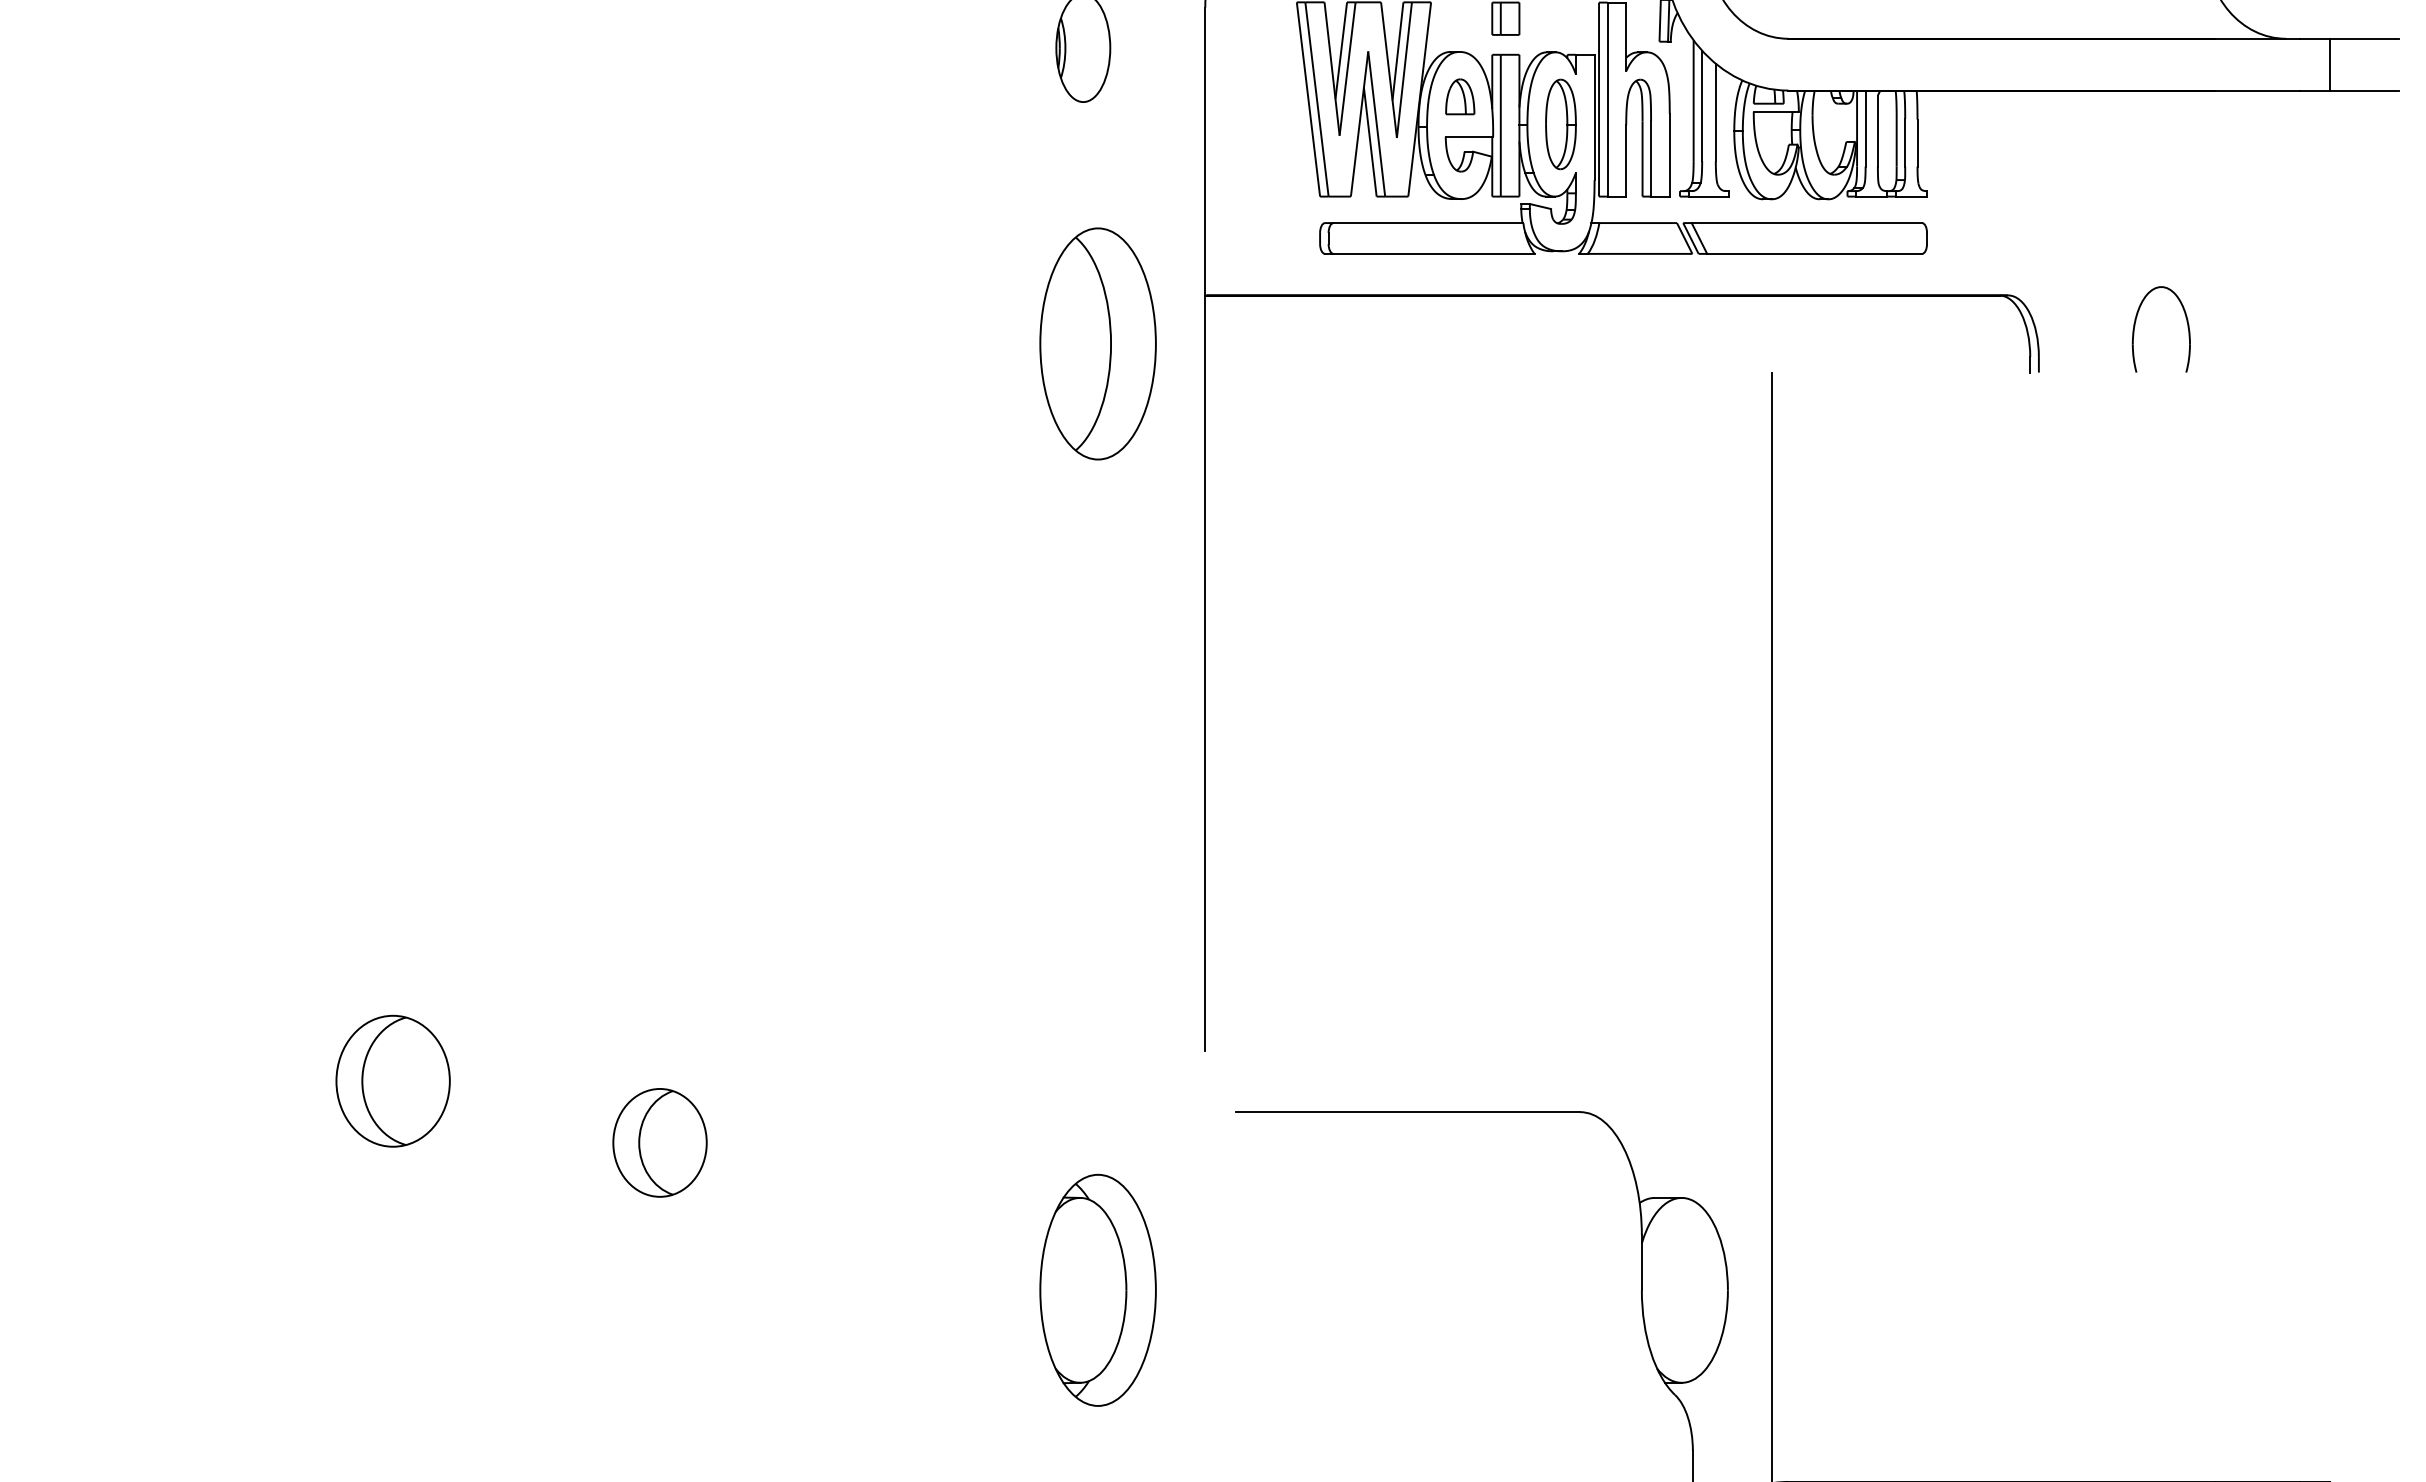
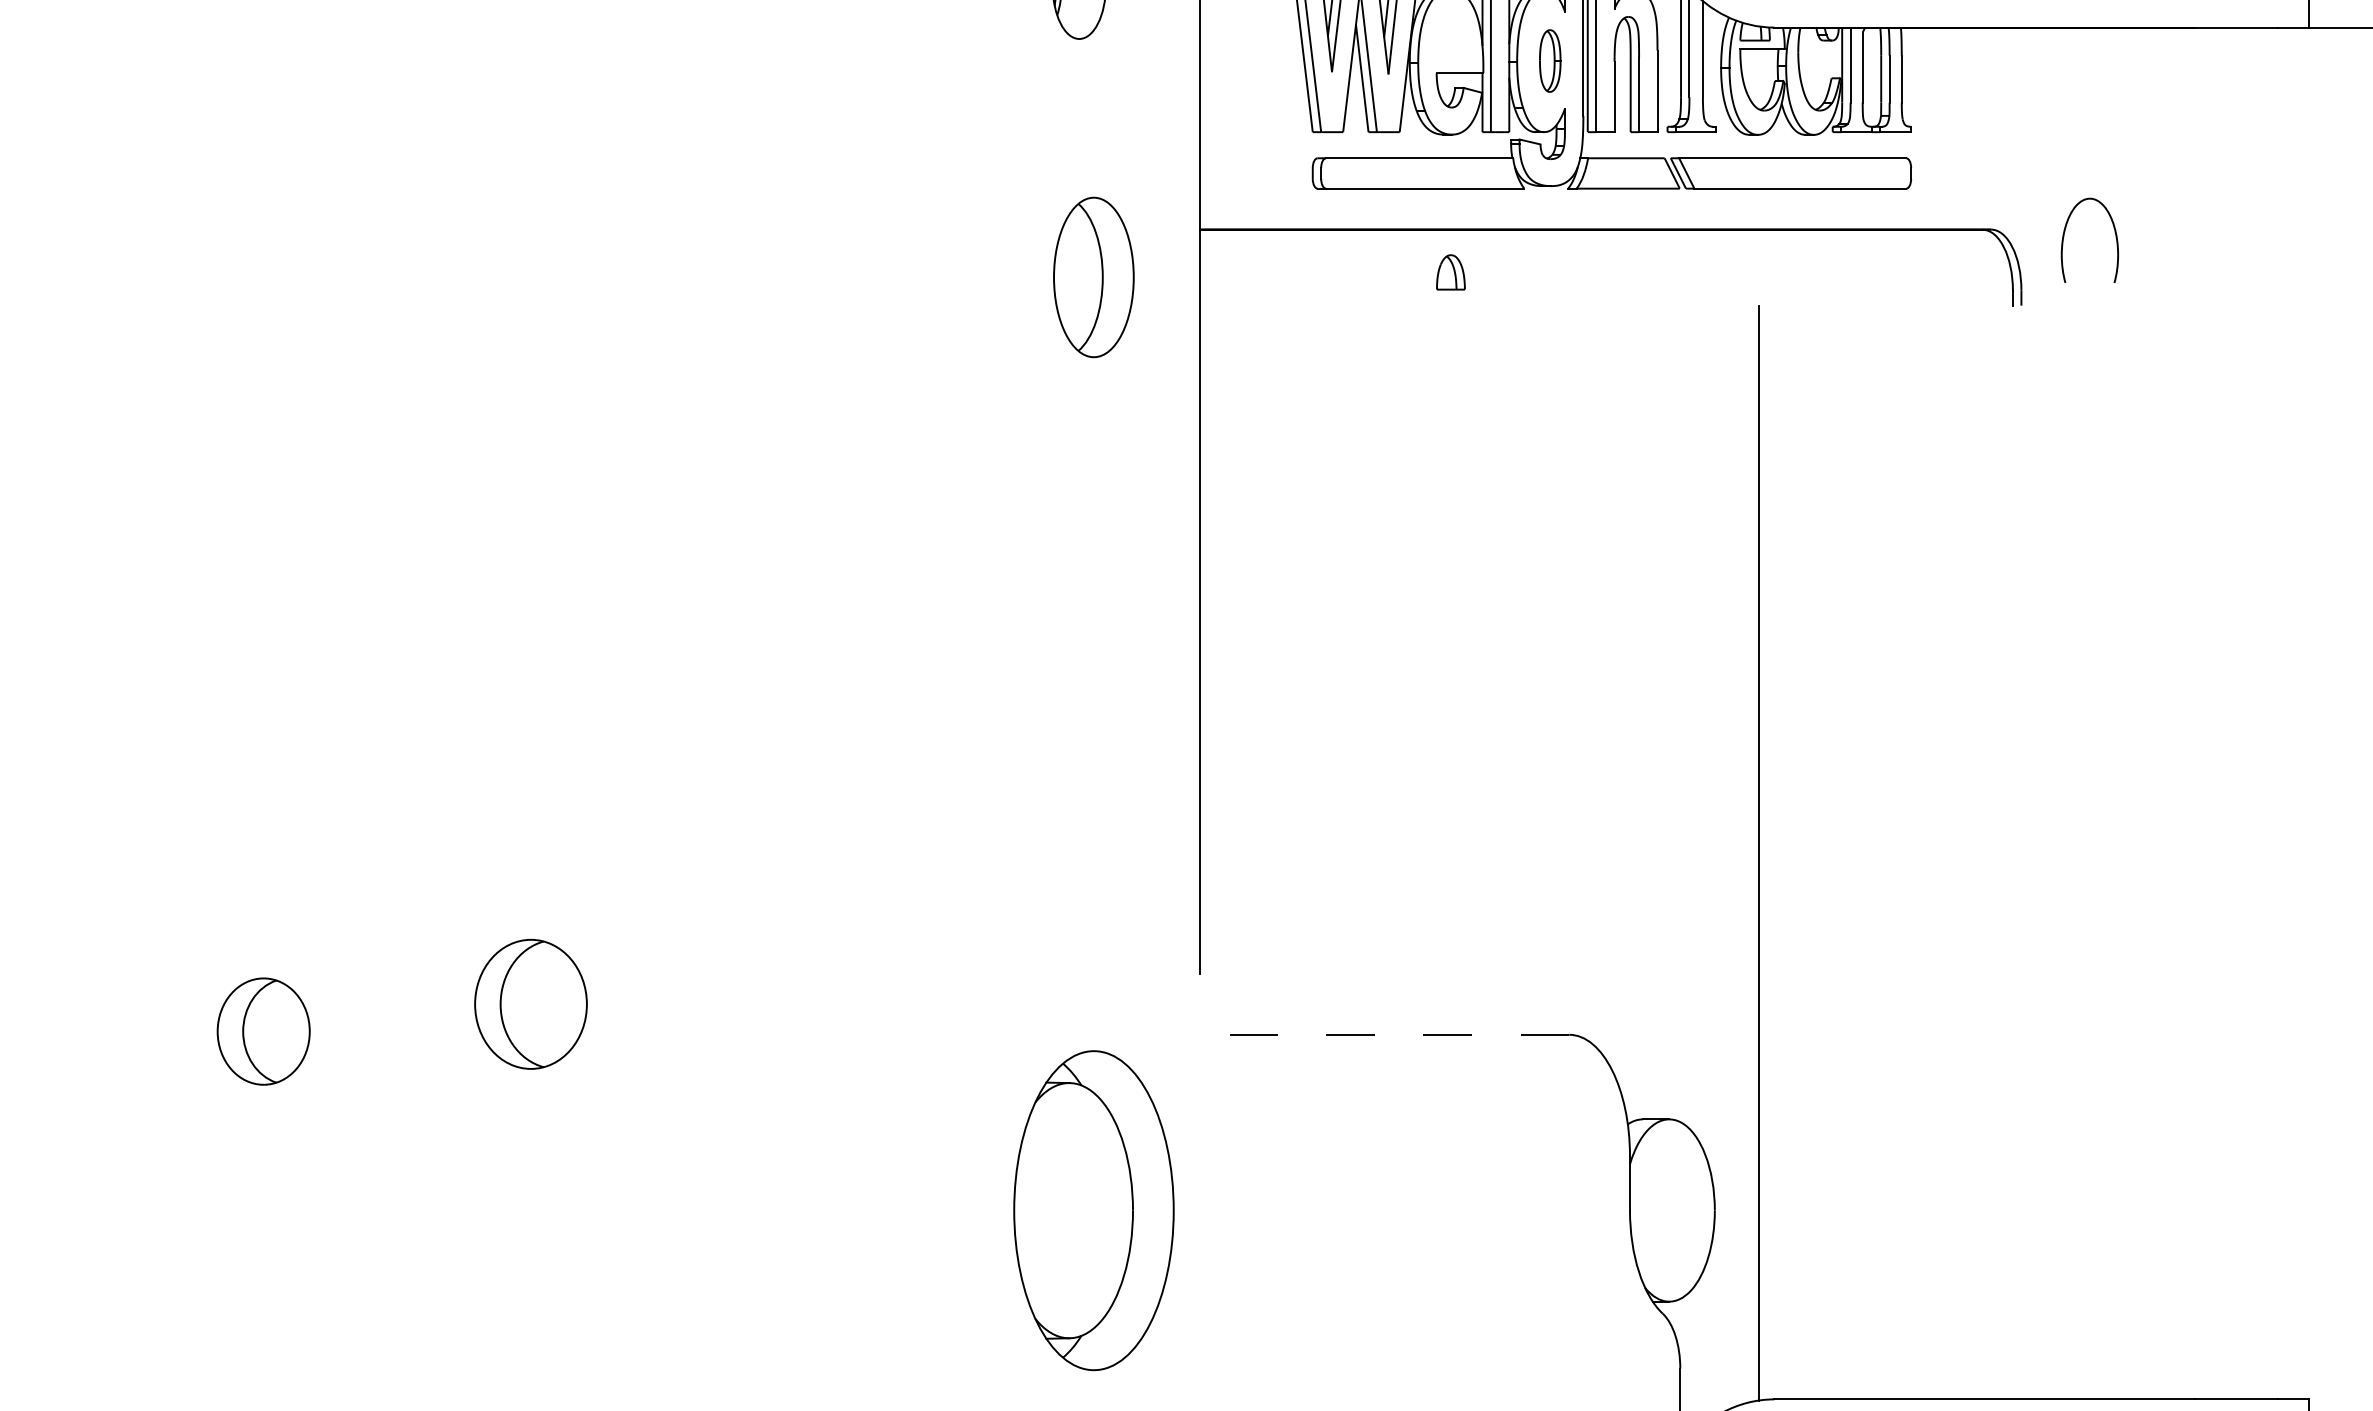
part: (1460, 96) -> (1451, 272), moved
part: (1560, 124) -> (1549, 61), size x0.7
part: (2135, 326) -> (2064, 237), moved
part: (1097, 343) -> (1093, 276), size x0.7
part: (392, 1080) -> (530, 1003), moved
line: (1407, 1112) -> (1398, 1035), solid -> dashed
part: (659, 1142) -> (263, 1031), moved
part: (1097, 1289) -> (1093, 1209), size x1.4

